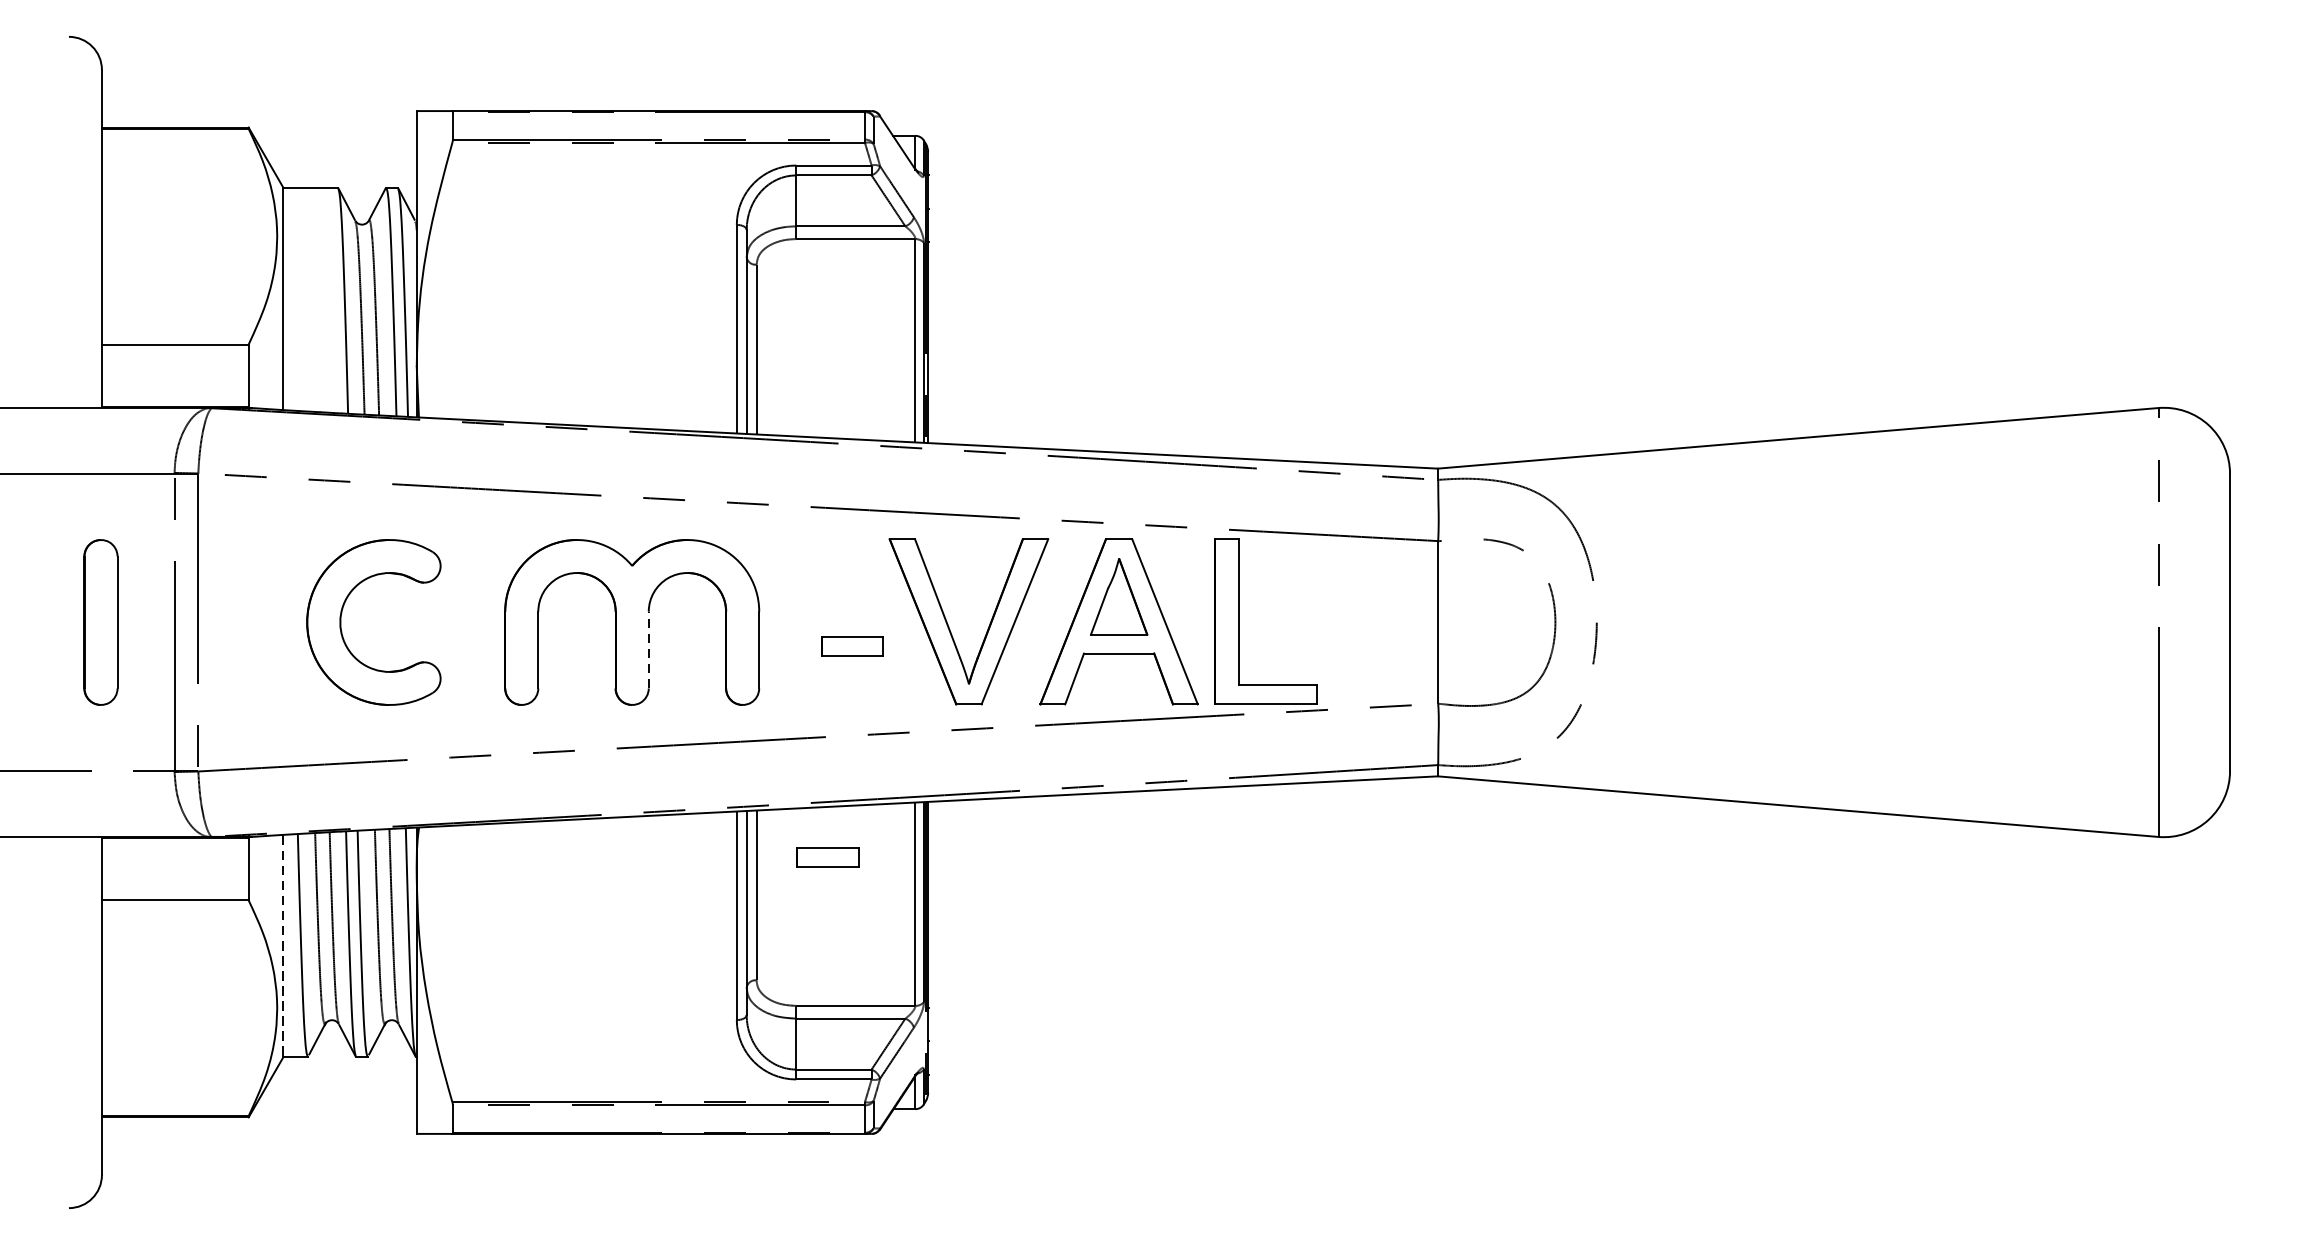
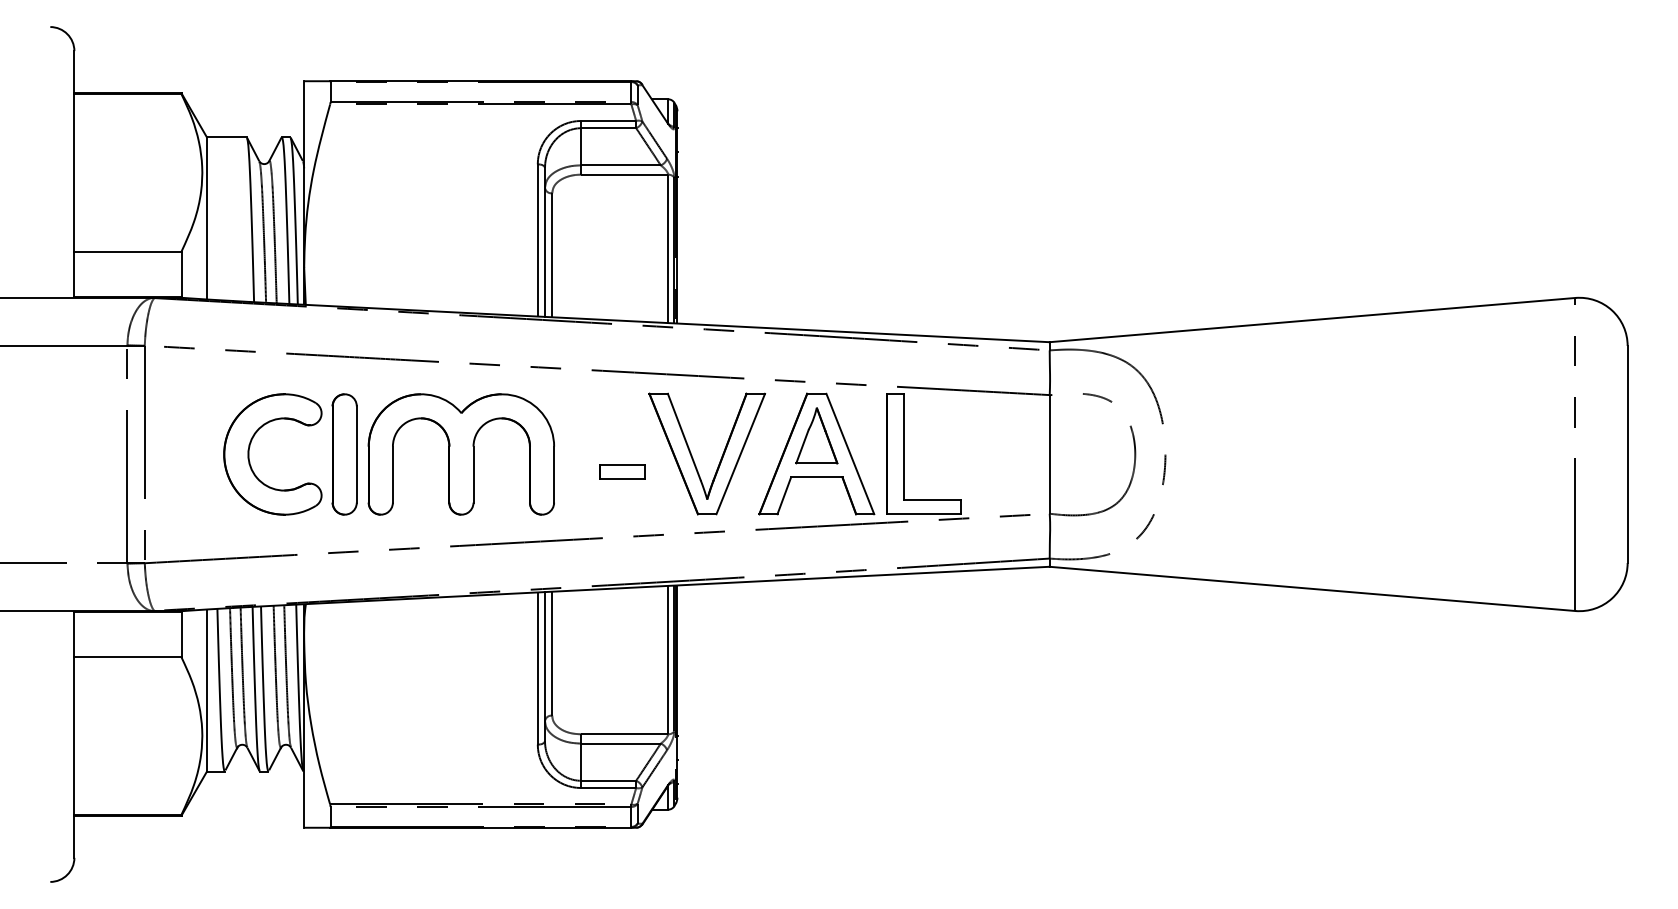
part: (100, 622) -> (344, 454), moved
line: (648, 649) -> (473, 474), dashed -> solid
part: (828, 856) -> (604, 625), removed
line: (282, 945) -> (206, 690), dashed -> solid

